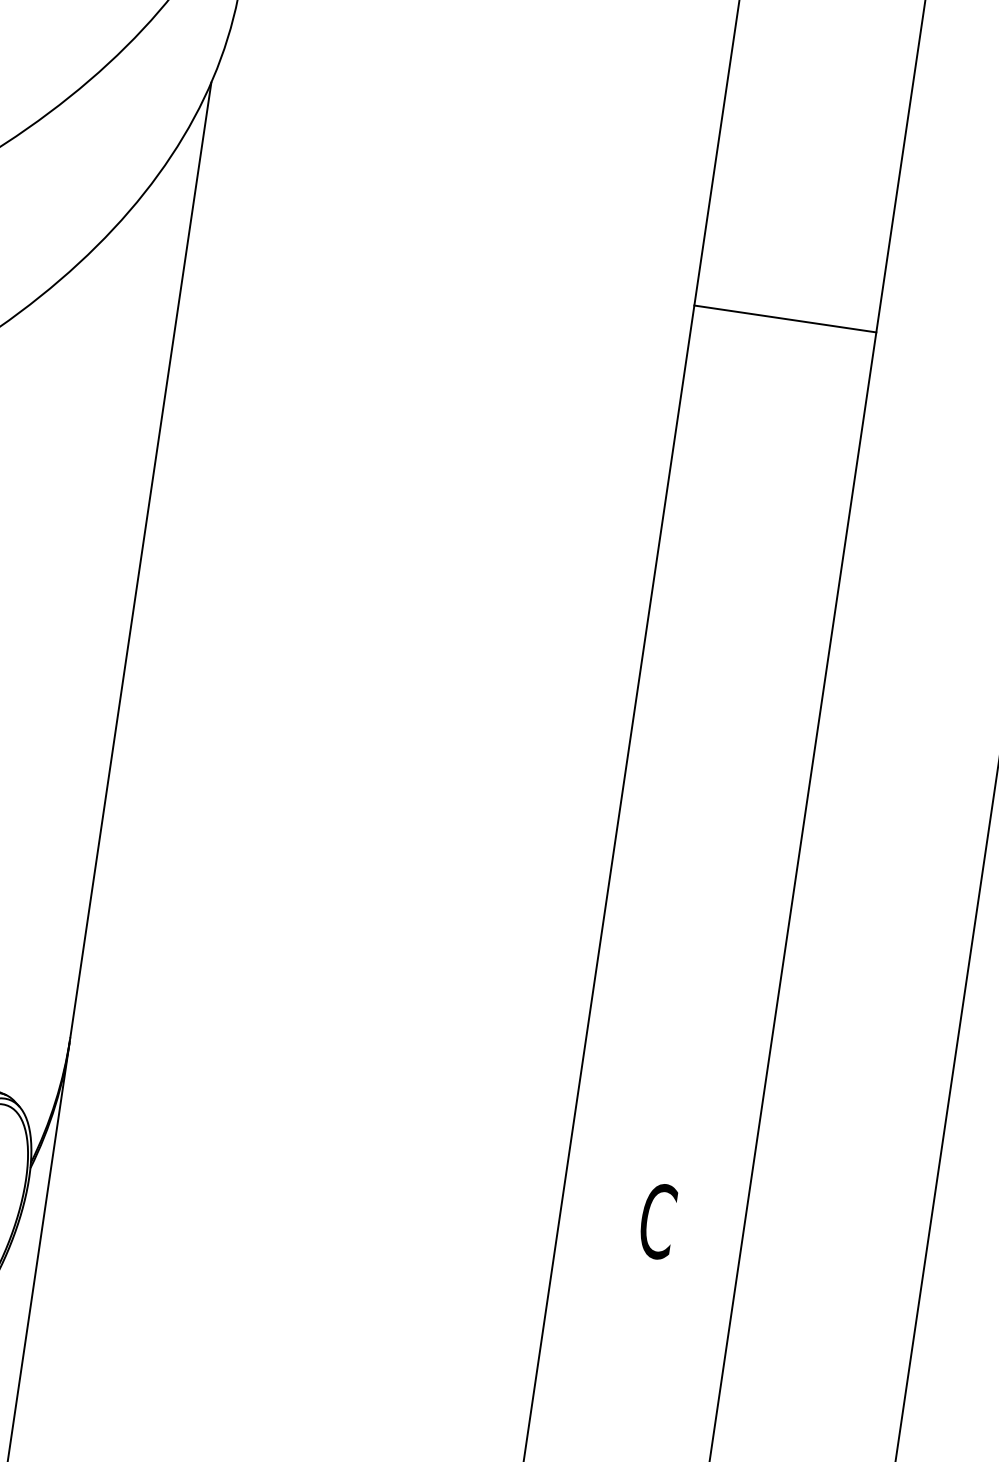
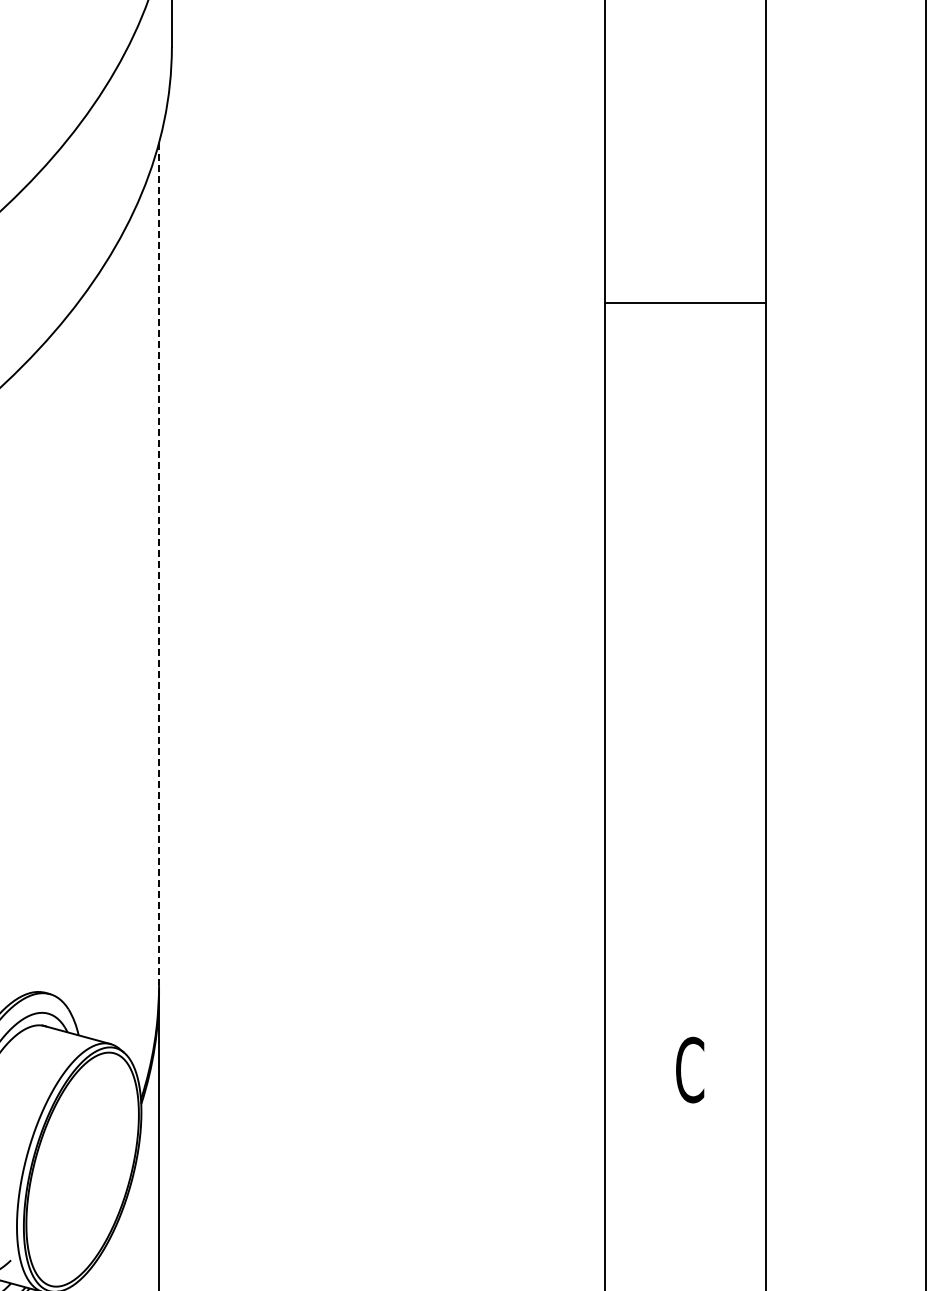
line: (784, 319) -> (684, 303), moved
line: (141, 560) -> (159, 564), solid -> dashed

